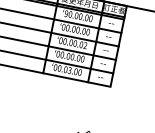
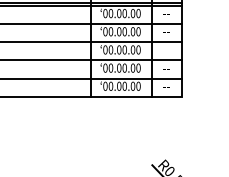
text: (66, 13) -> (105, 13), 90.00.00 -> 00.00.00
text: (85, 45) -> (138, 49), 00.00.02 -> 00.00.00
text: (69, 70) -> (124, 86), 00.03.00 -> 00.00.00

